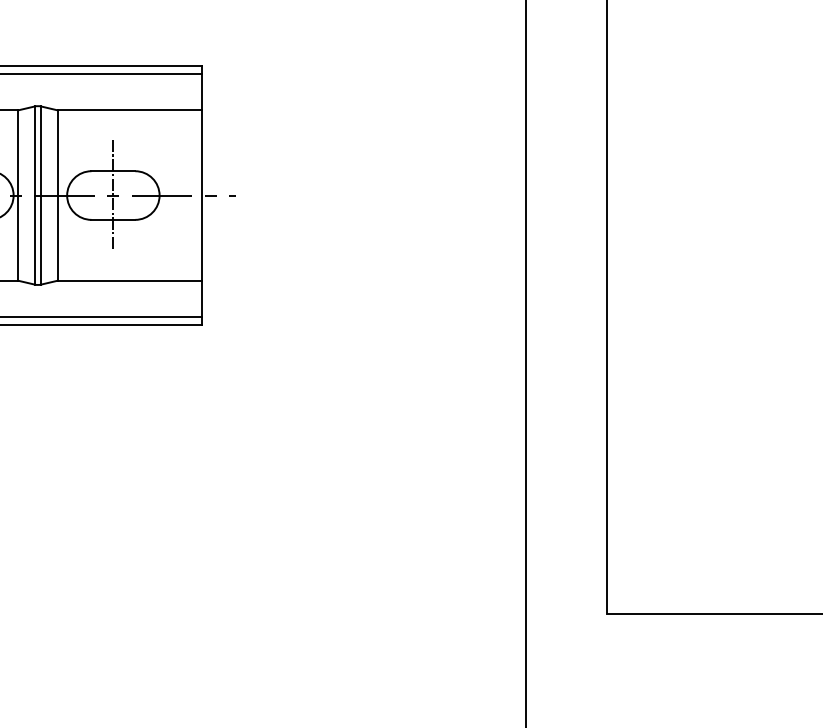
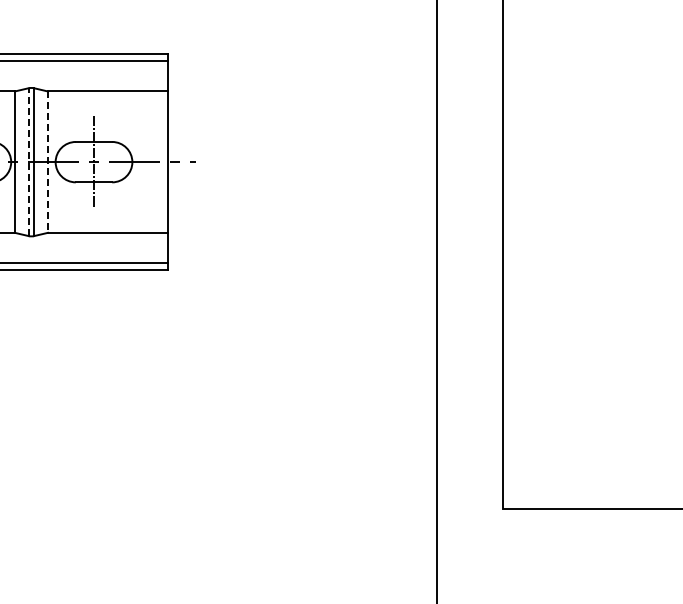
line: (34, 195) -> (28, 162), solid -> dashed
line: (57, 195) -> (47, 162), solid -> dashed

